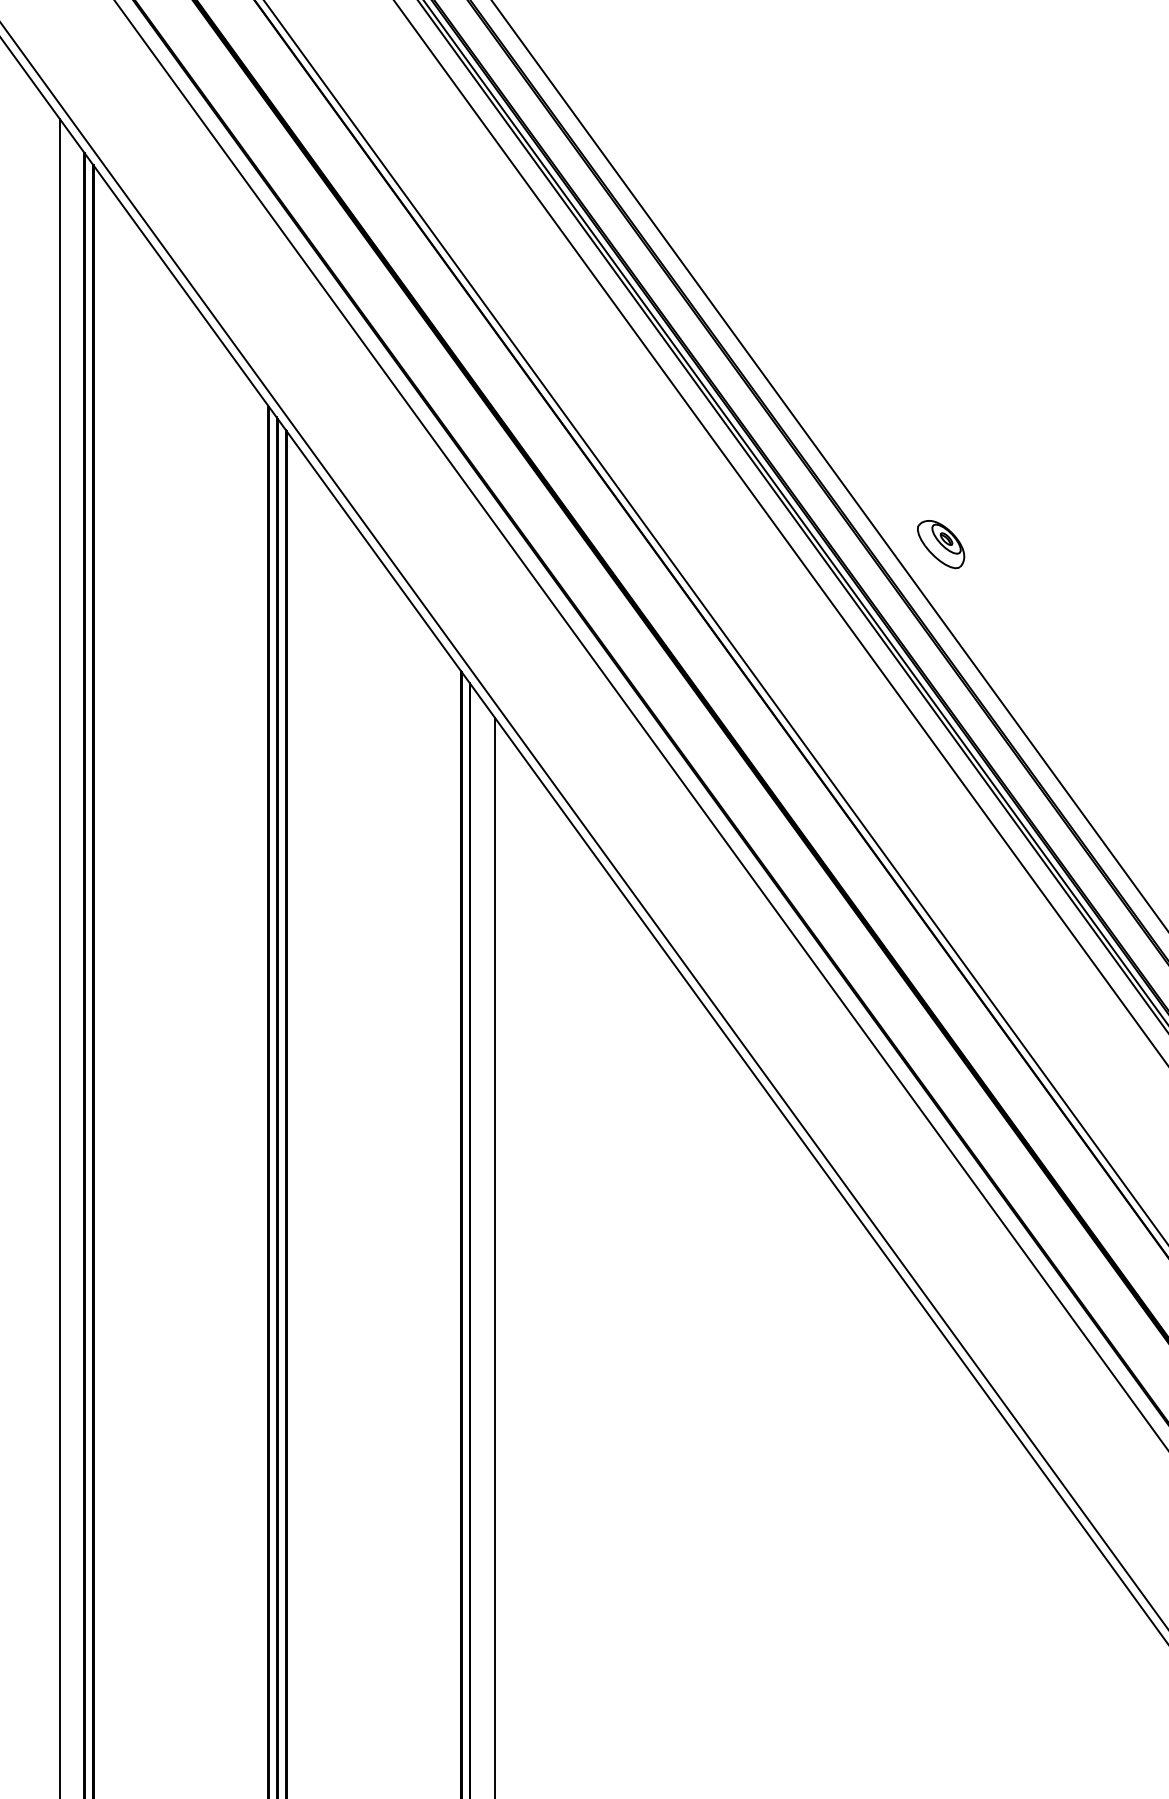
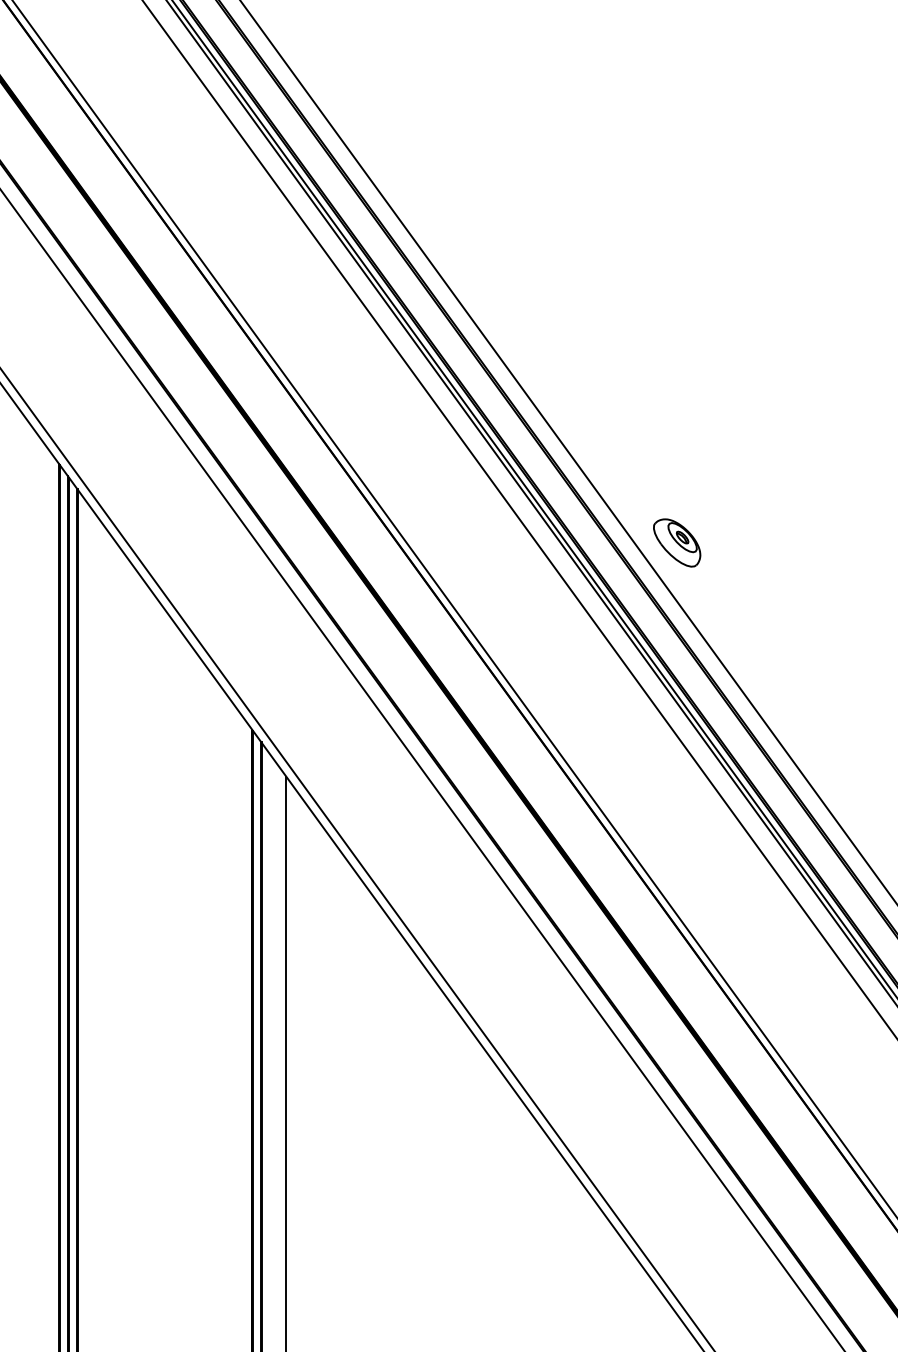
part: (941, 544) -> (677, 542), moved

